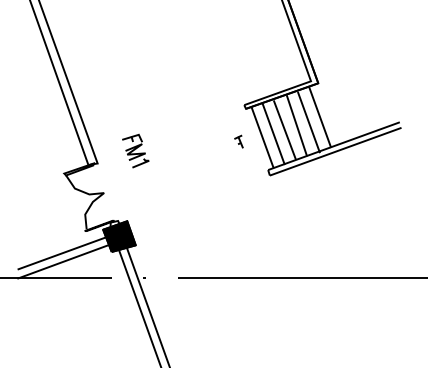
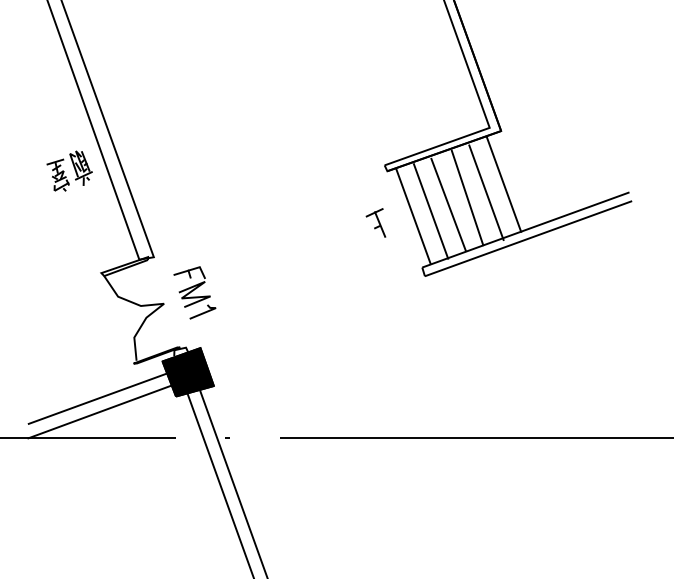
part: (43, 108) -> (68, 170), added
part: (238, 141) -> (375, 222), size x1.43
part: (135, 150) -> (194, 291), moved

